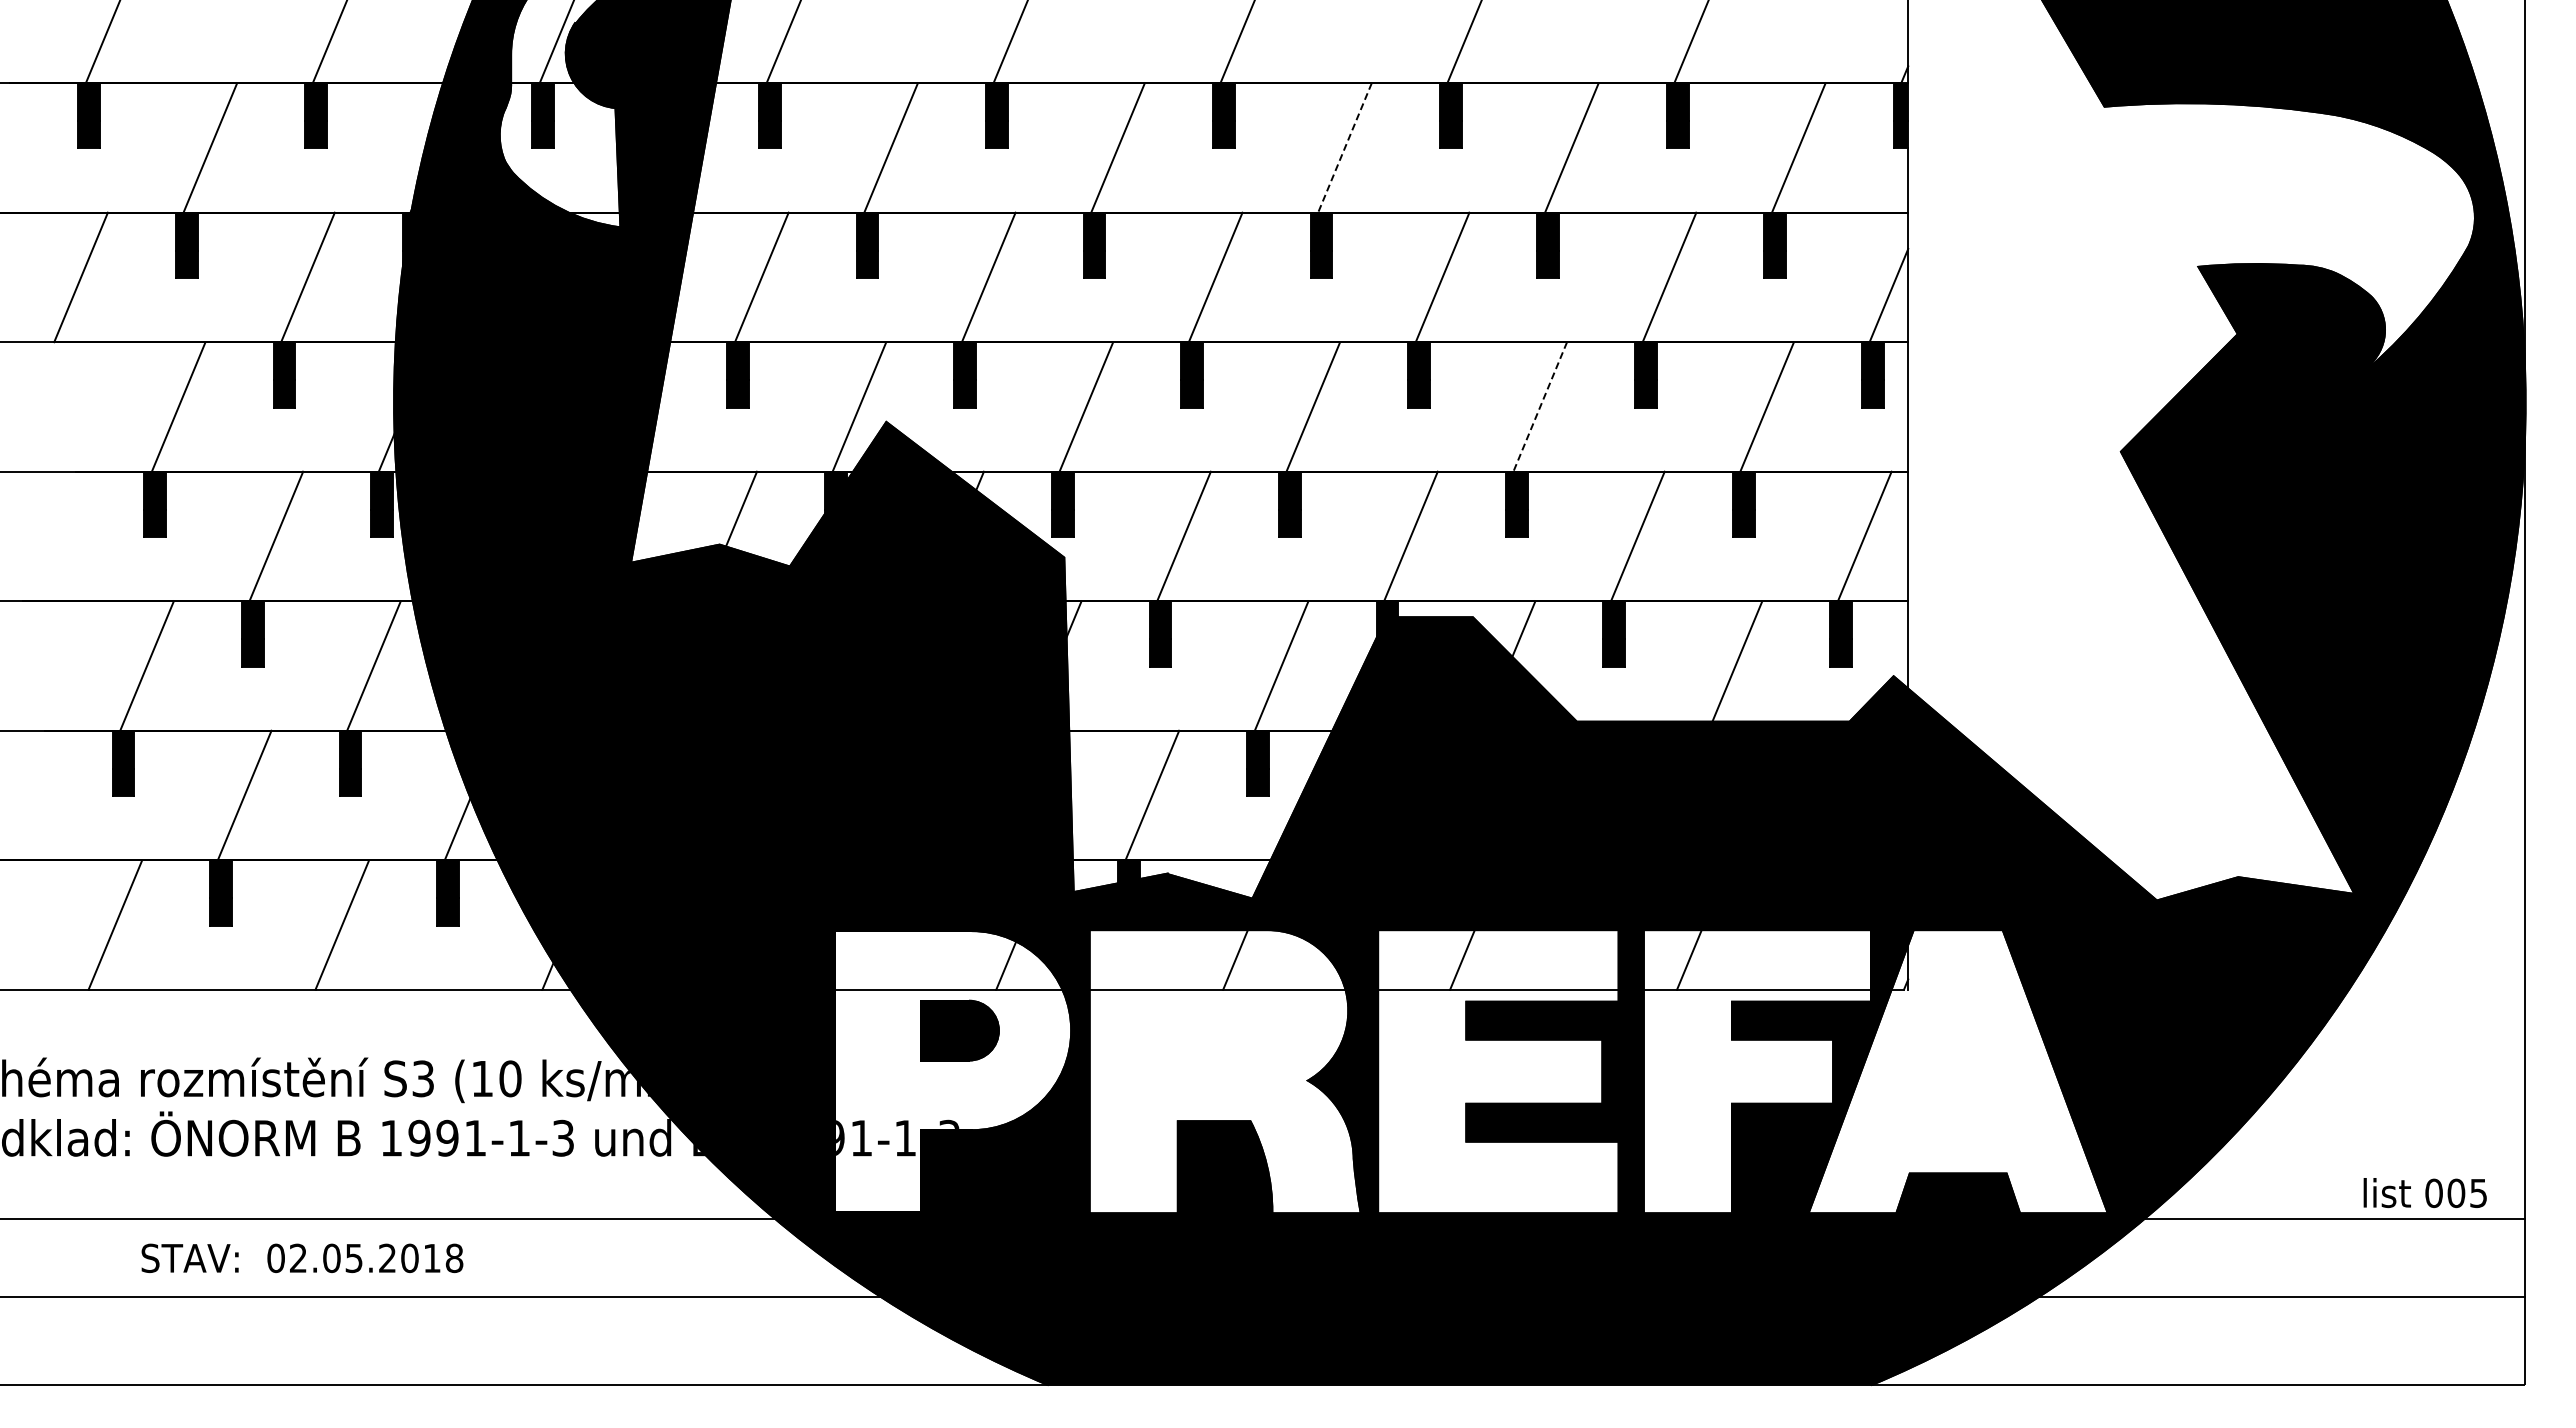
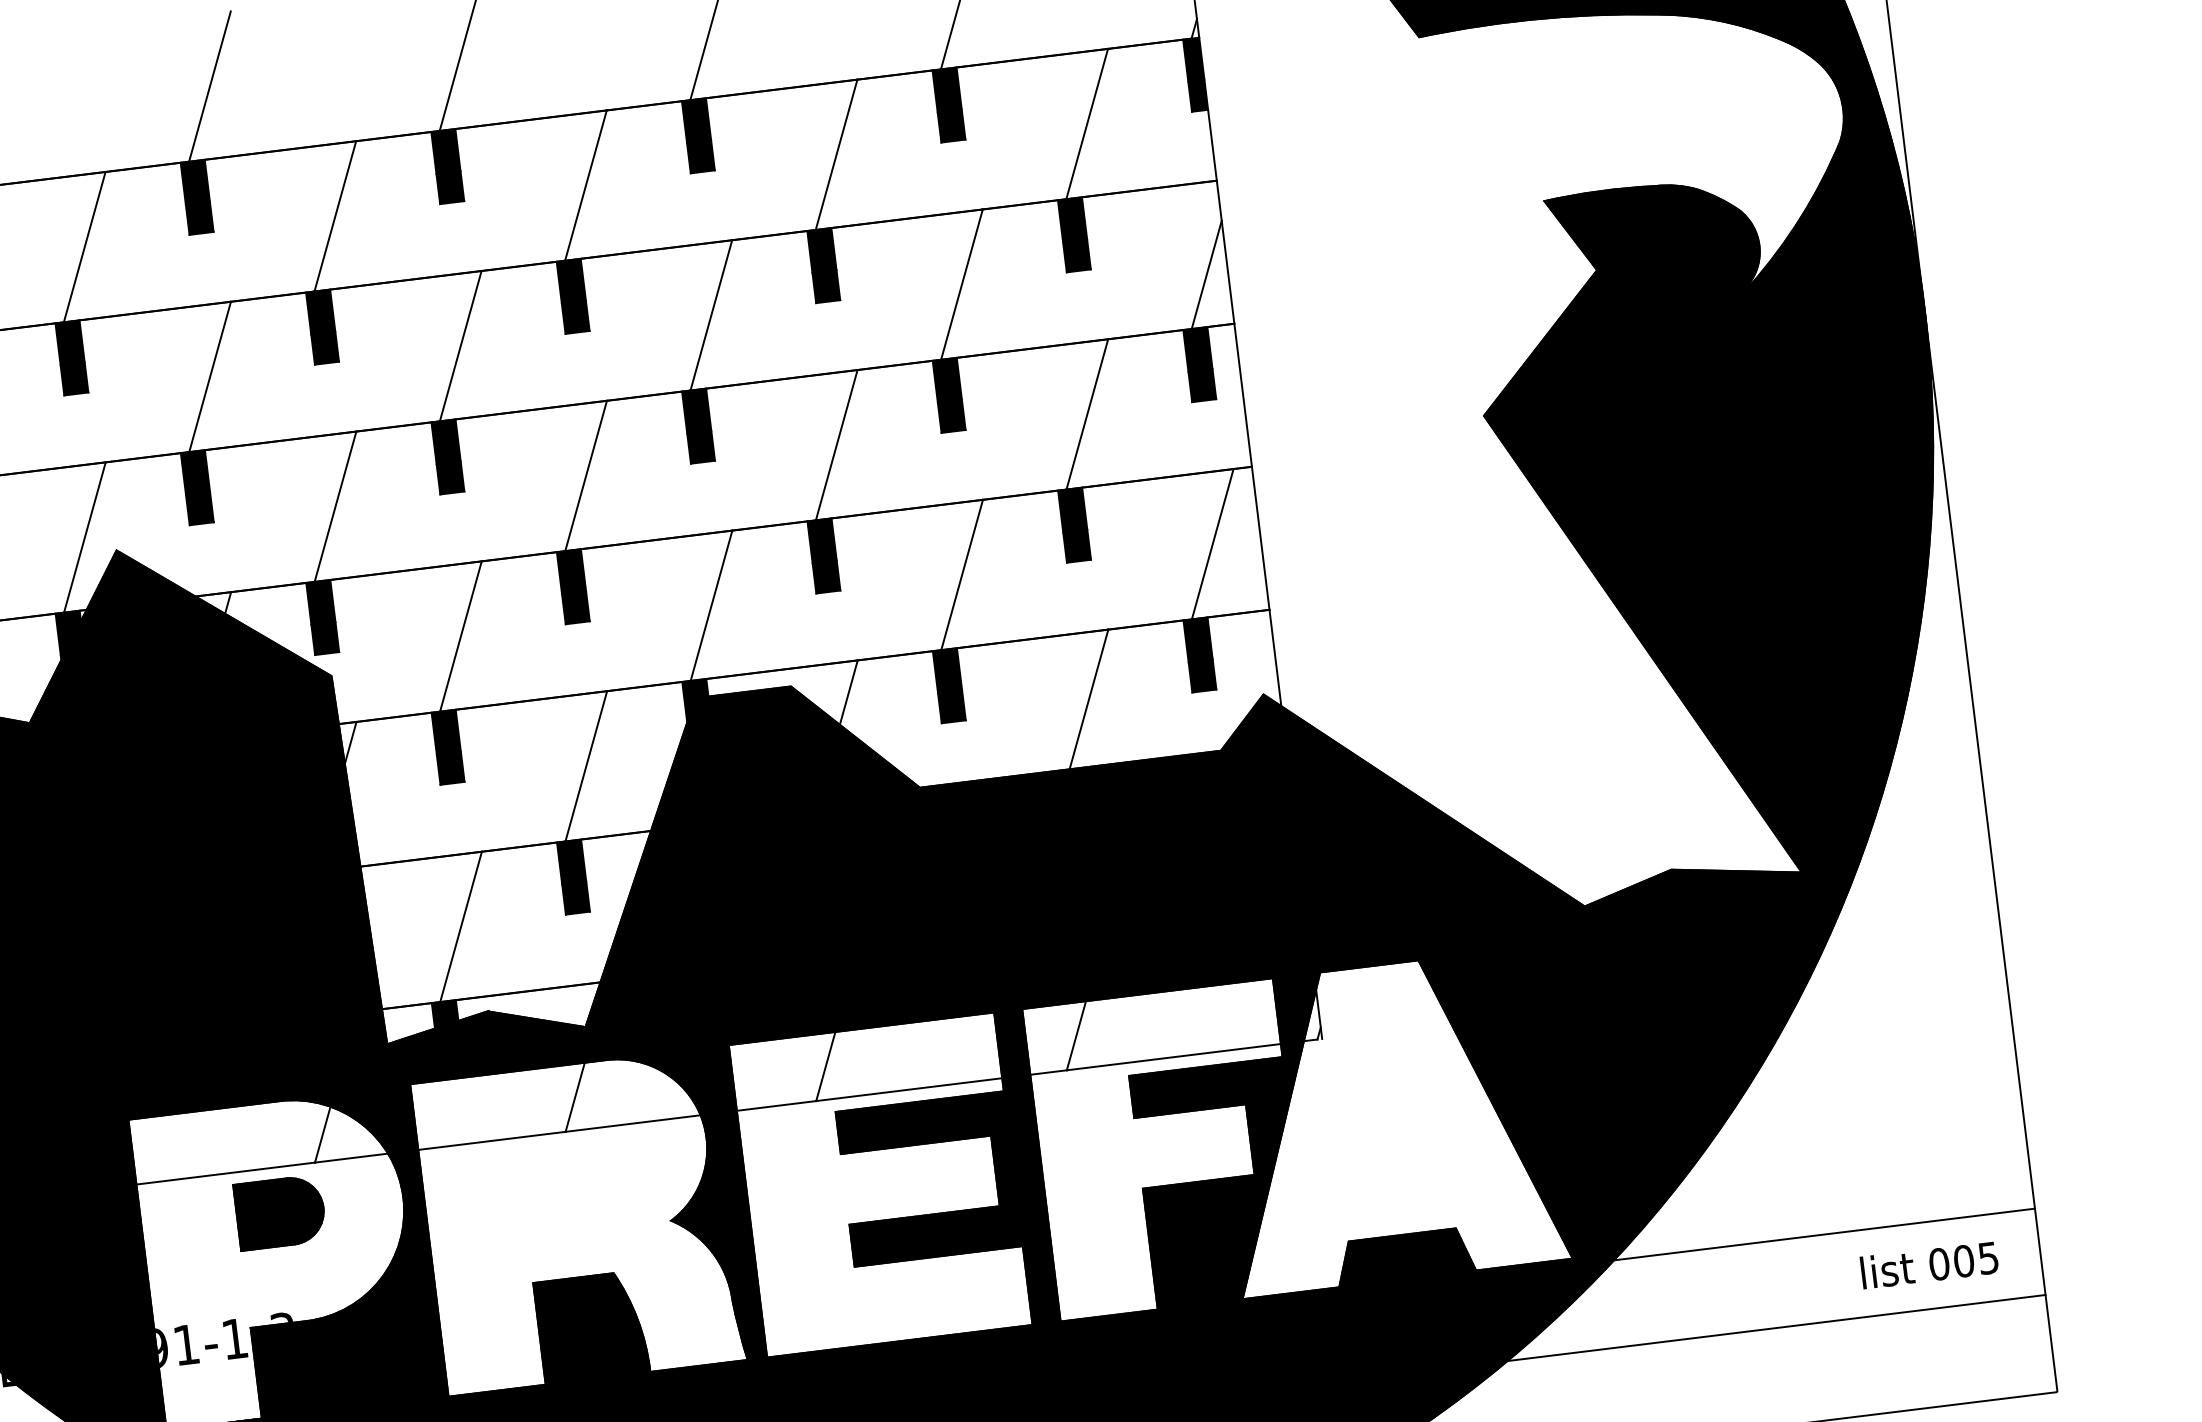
line: (1344, 148) -> (585, 186), dashed -> solid
line: (1540, 407) -> (837, 445), dashed -> solid
text: (2424, 1193) -> (1928, 1265), moved

